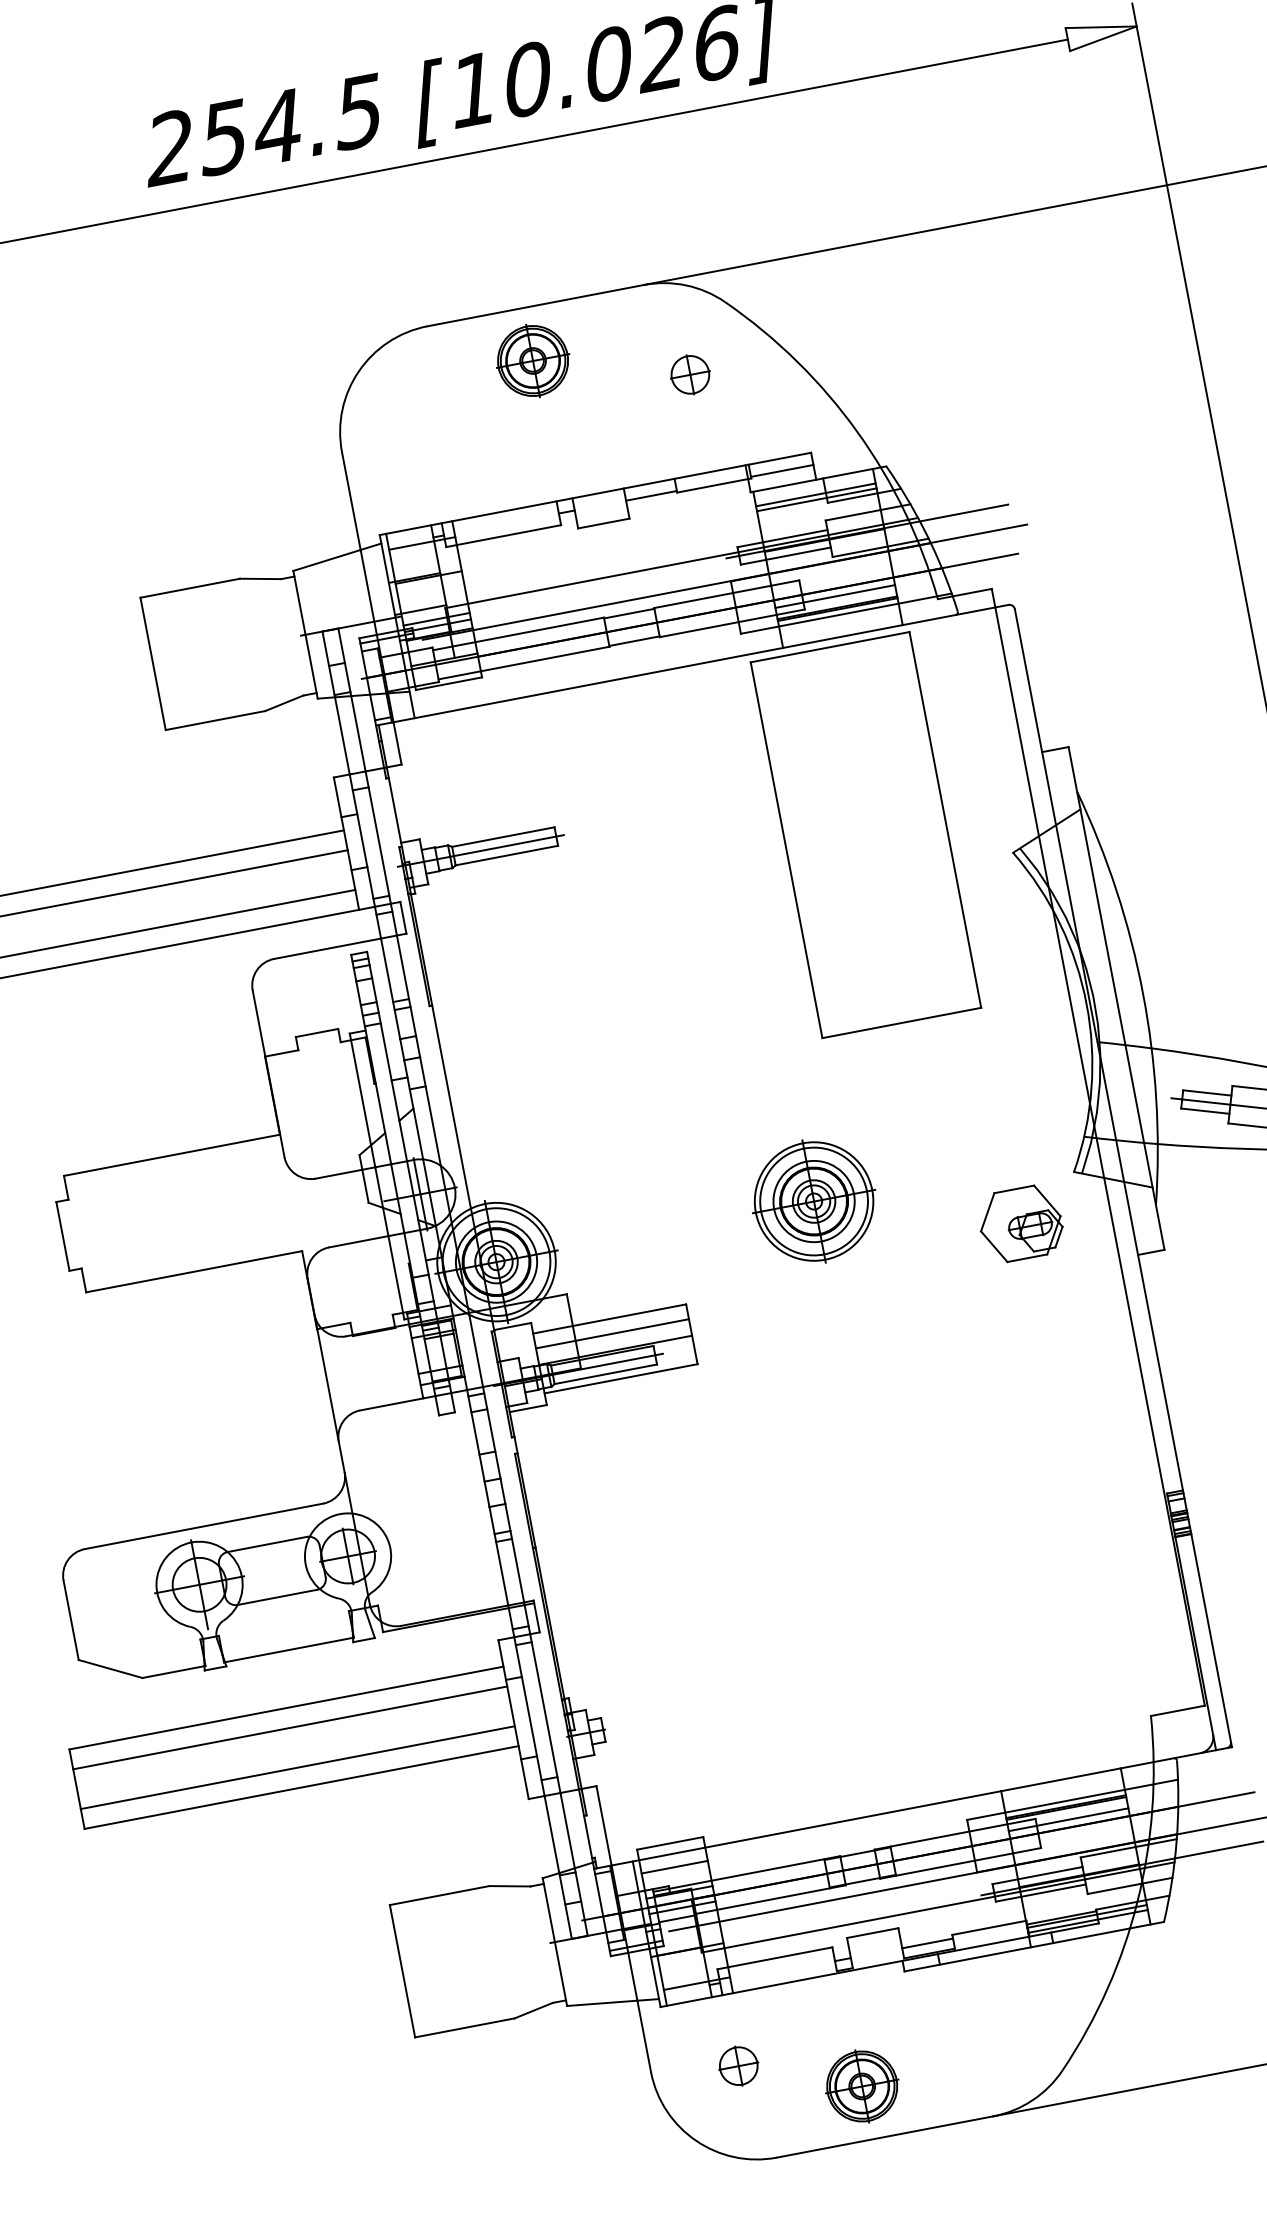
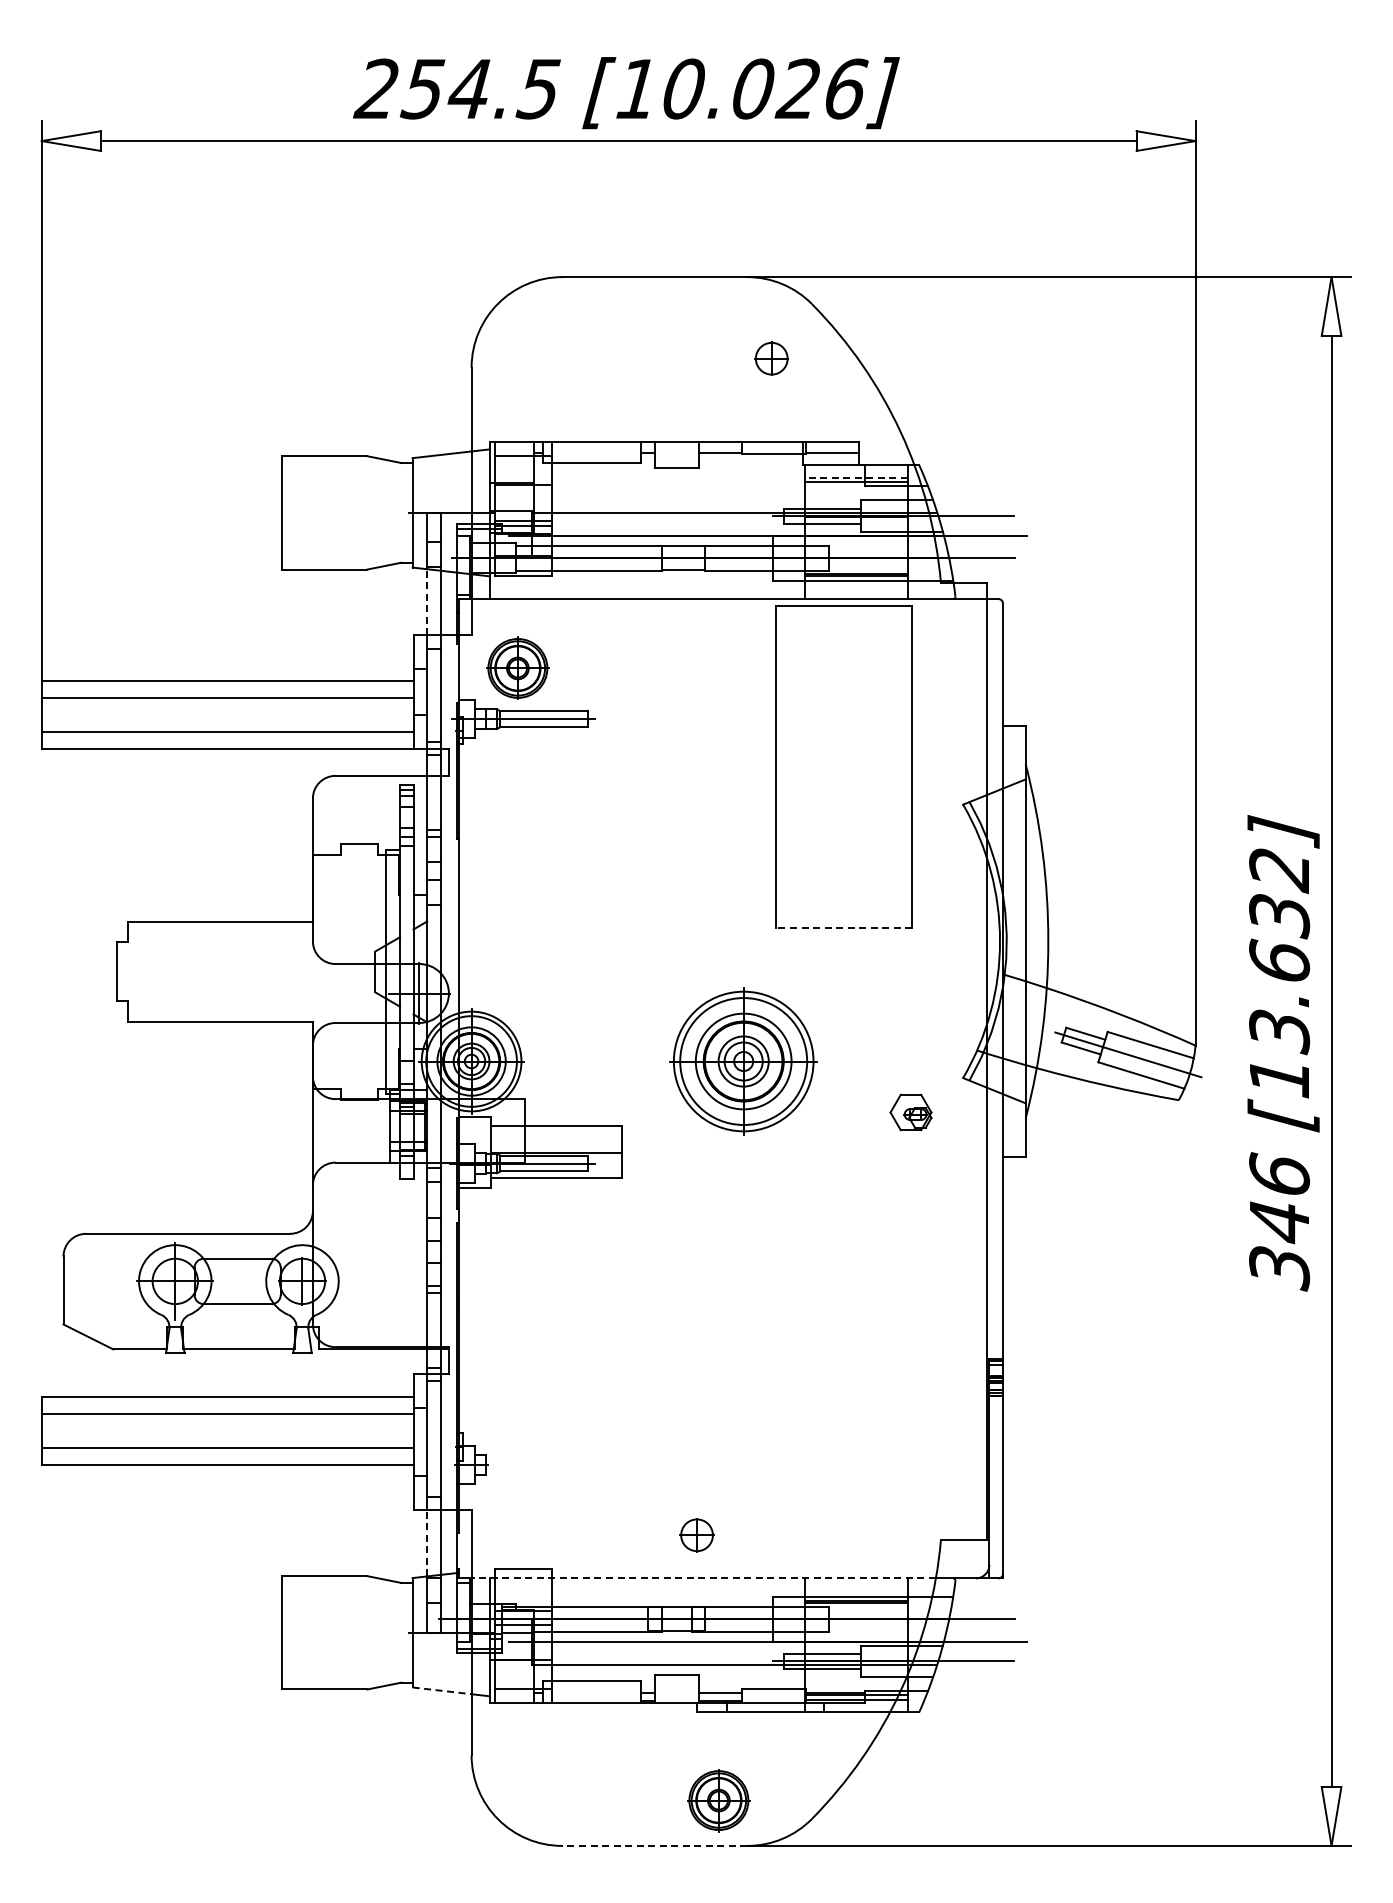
part: (532, 359) -> (517, 667), moved
line: (815, 494) -> (856, 477), solid -> dashed
line: (835, 596) -> (856, 564), removed
line: (342, 734) -> (427, 601), solid -> dashed
line: (900, 1022) -> (843, 927), solid -> dashed
part: (813, 1201) -> (743, 1061), size x1.4
part: (1020, 1223) -> (910, 1112), size x0.6
line: (611, 1334) -> (555, 1139), removed
line: (882, 1813) -> (703, 1578), solid -> dashed
line: (1068, 1819) -> (856, 1612), removed
line: (552, 1833) -> (427, 1542), solid -> dashed
line: (674, 1866) -> (523, 1589), removed
line: (602, 2002) -> (442, 1690), solid -> dashed
part: (738, 2066) -> (696, 1535), moved
part: (861, 2086) -> (718, 1800), moved
line: (884, 2136) -> (654, 1845), solid -> dashed

